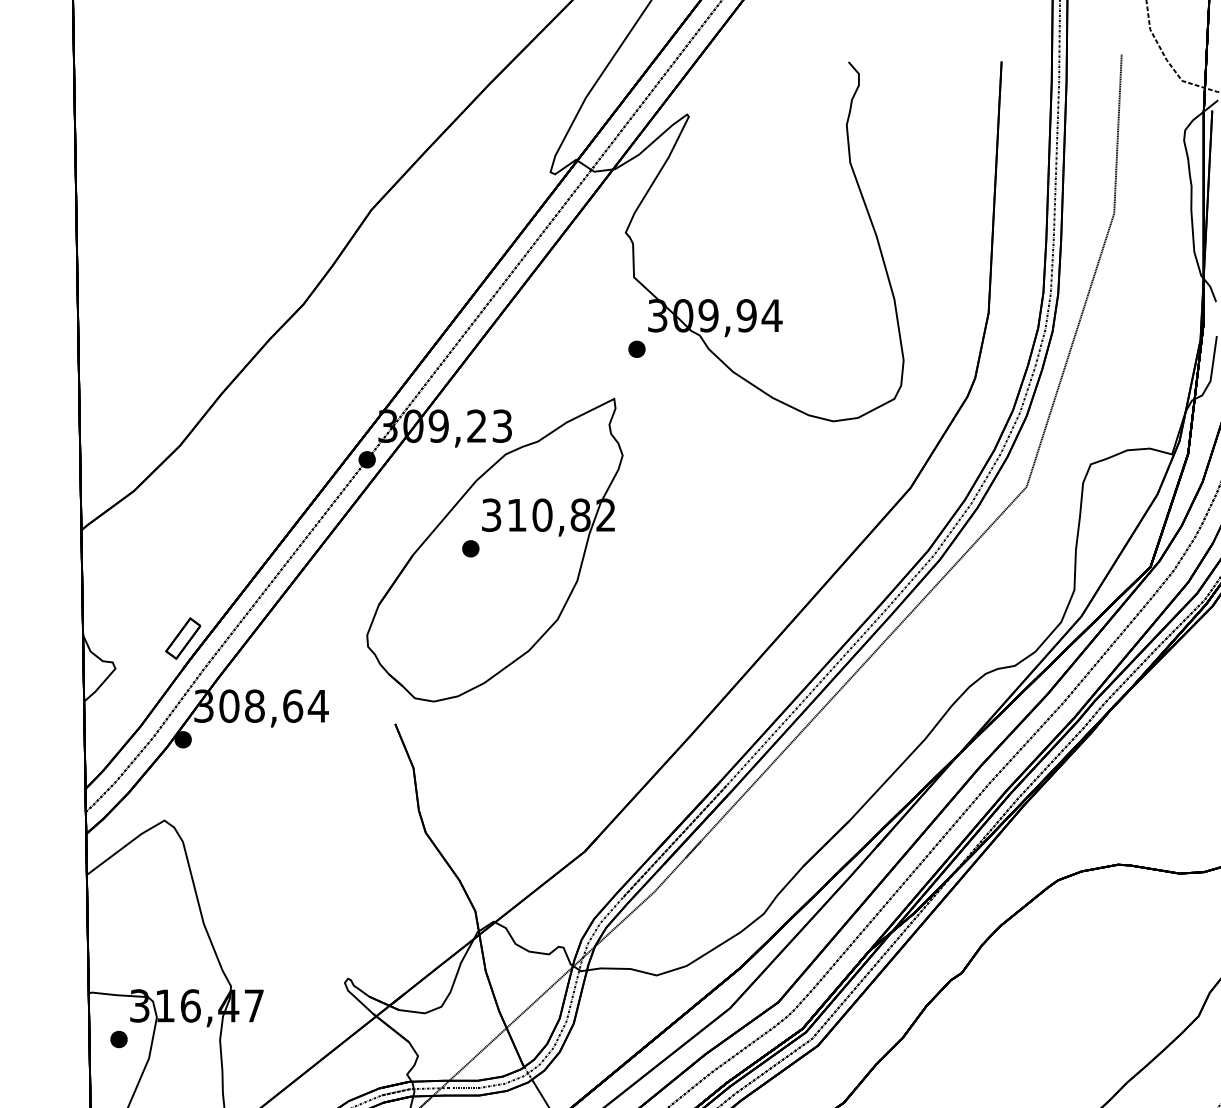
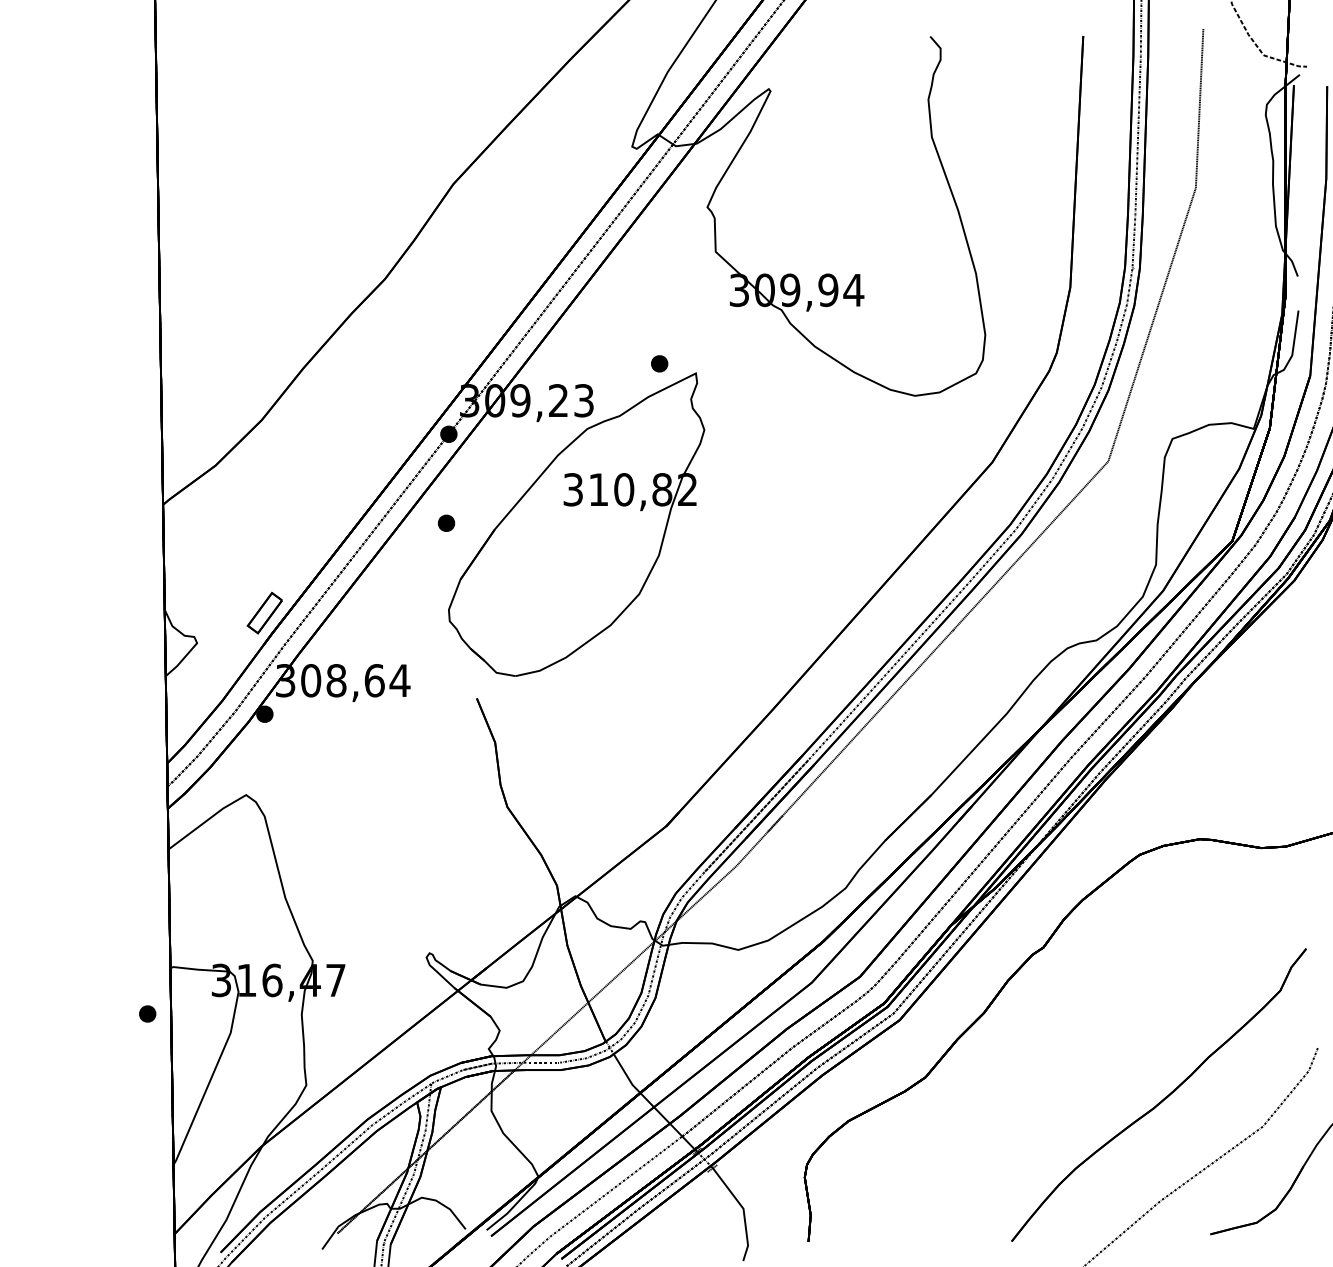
part: (636, 348) -> (659, 363), moved
part: (470, 547) -> (446, 522), moved
part: (118, 1038) -> (147, 1013), moved

